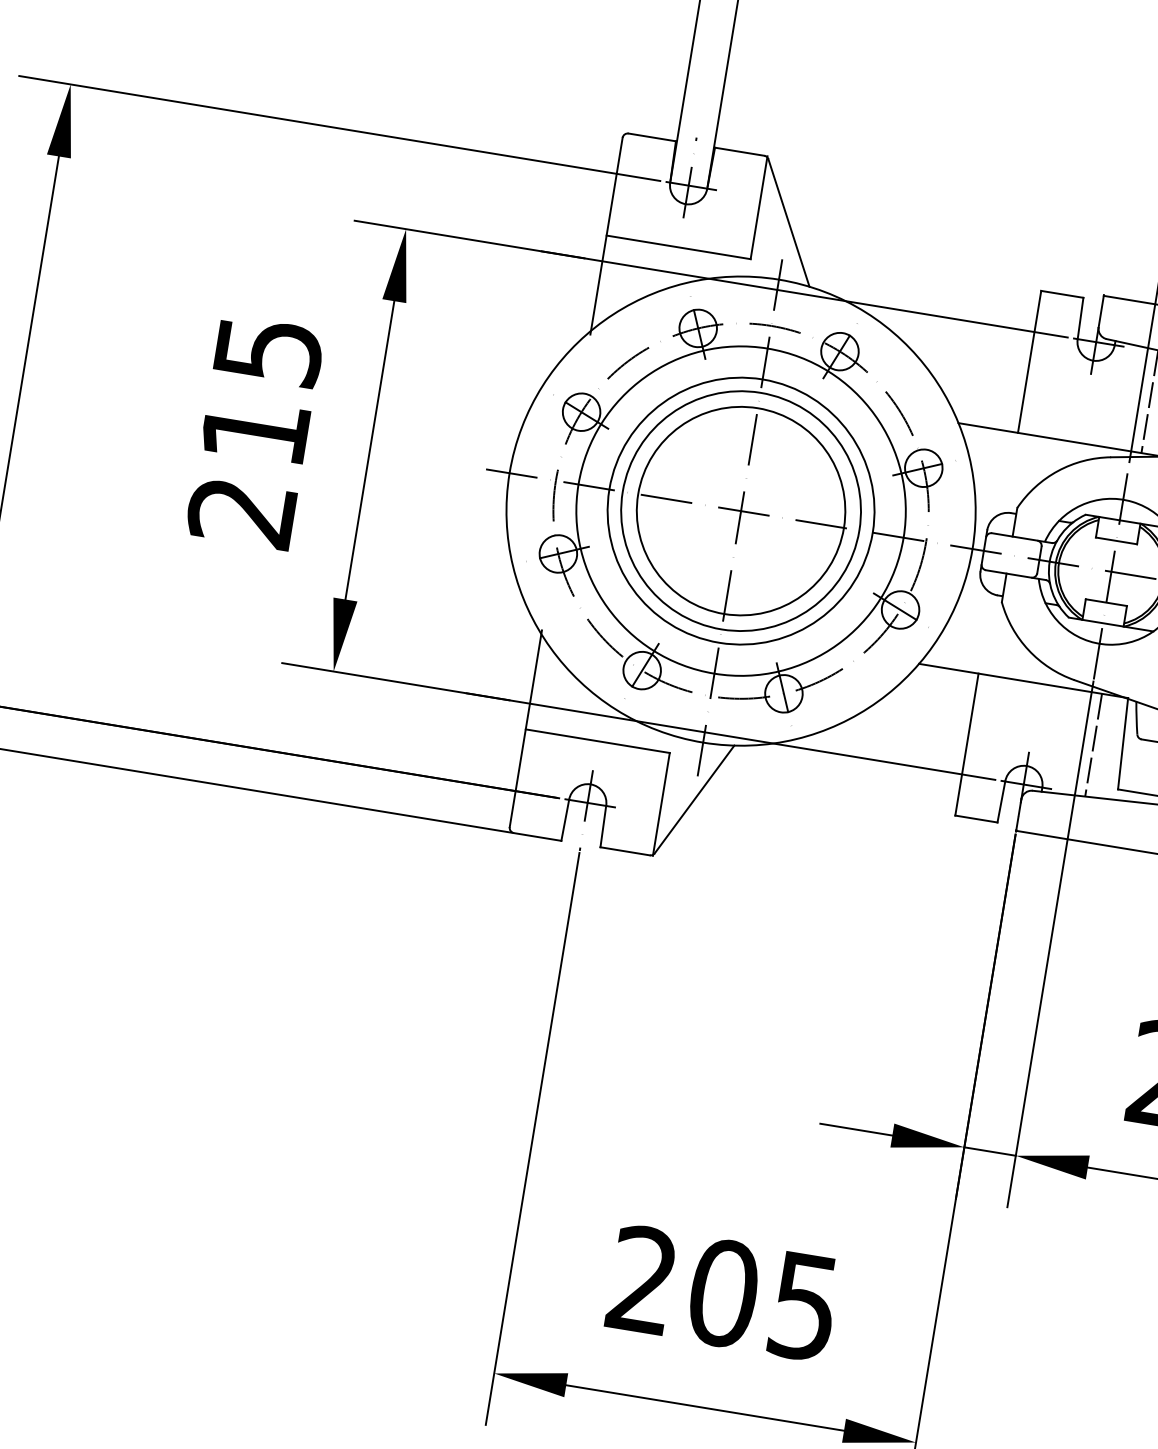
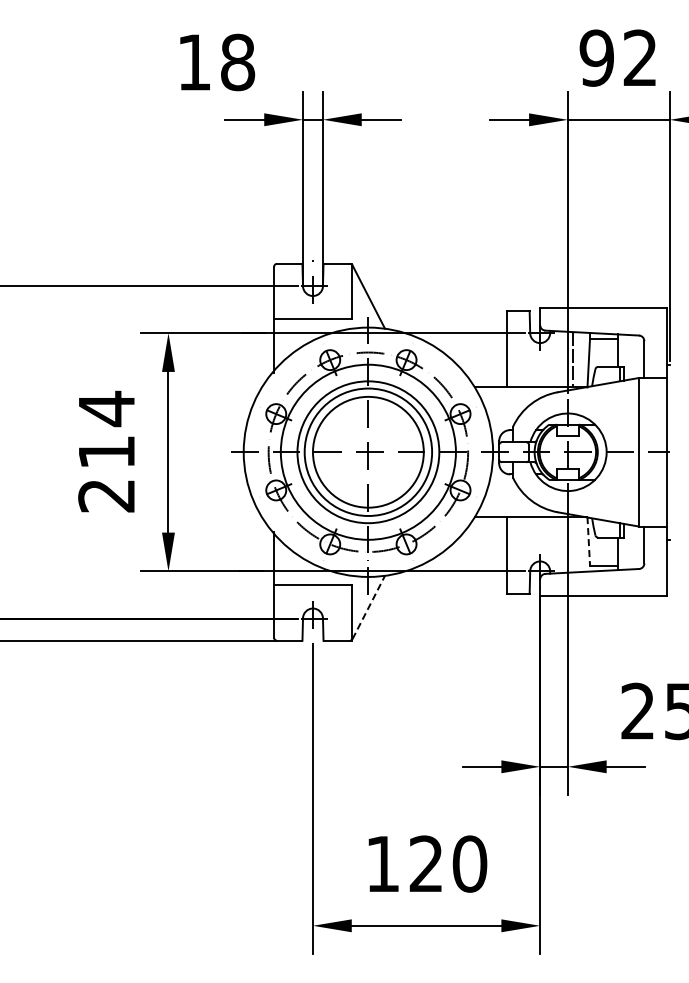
text: (269, 350) -> (107, 408), 215 -> 214
line: (1122, 743) -> (588, 541), solid -> dashed
line: (1093, 744) -> (573, 544), removed
line: (694, 799) -> (368, 607), solid -> dashed
text: (723, 1292) -> (426, 863), 205 -> 120

